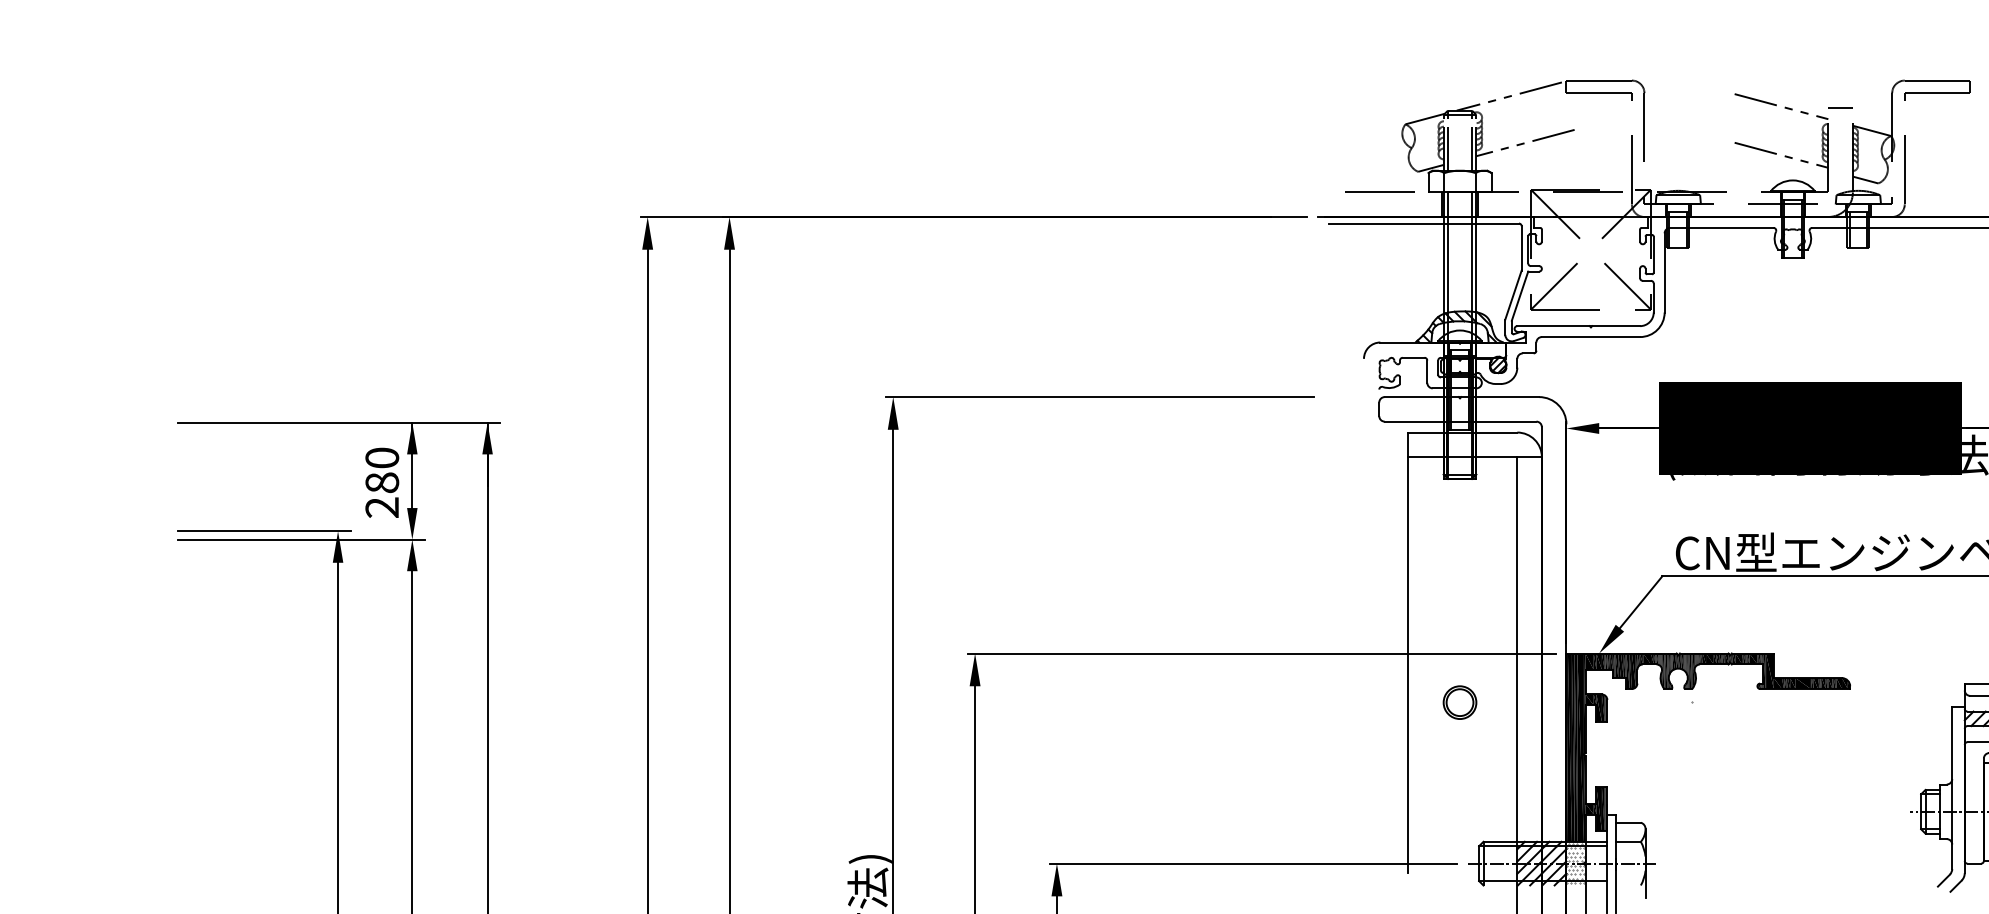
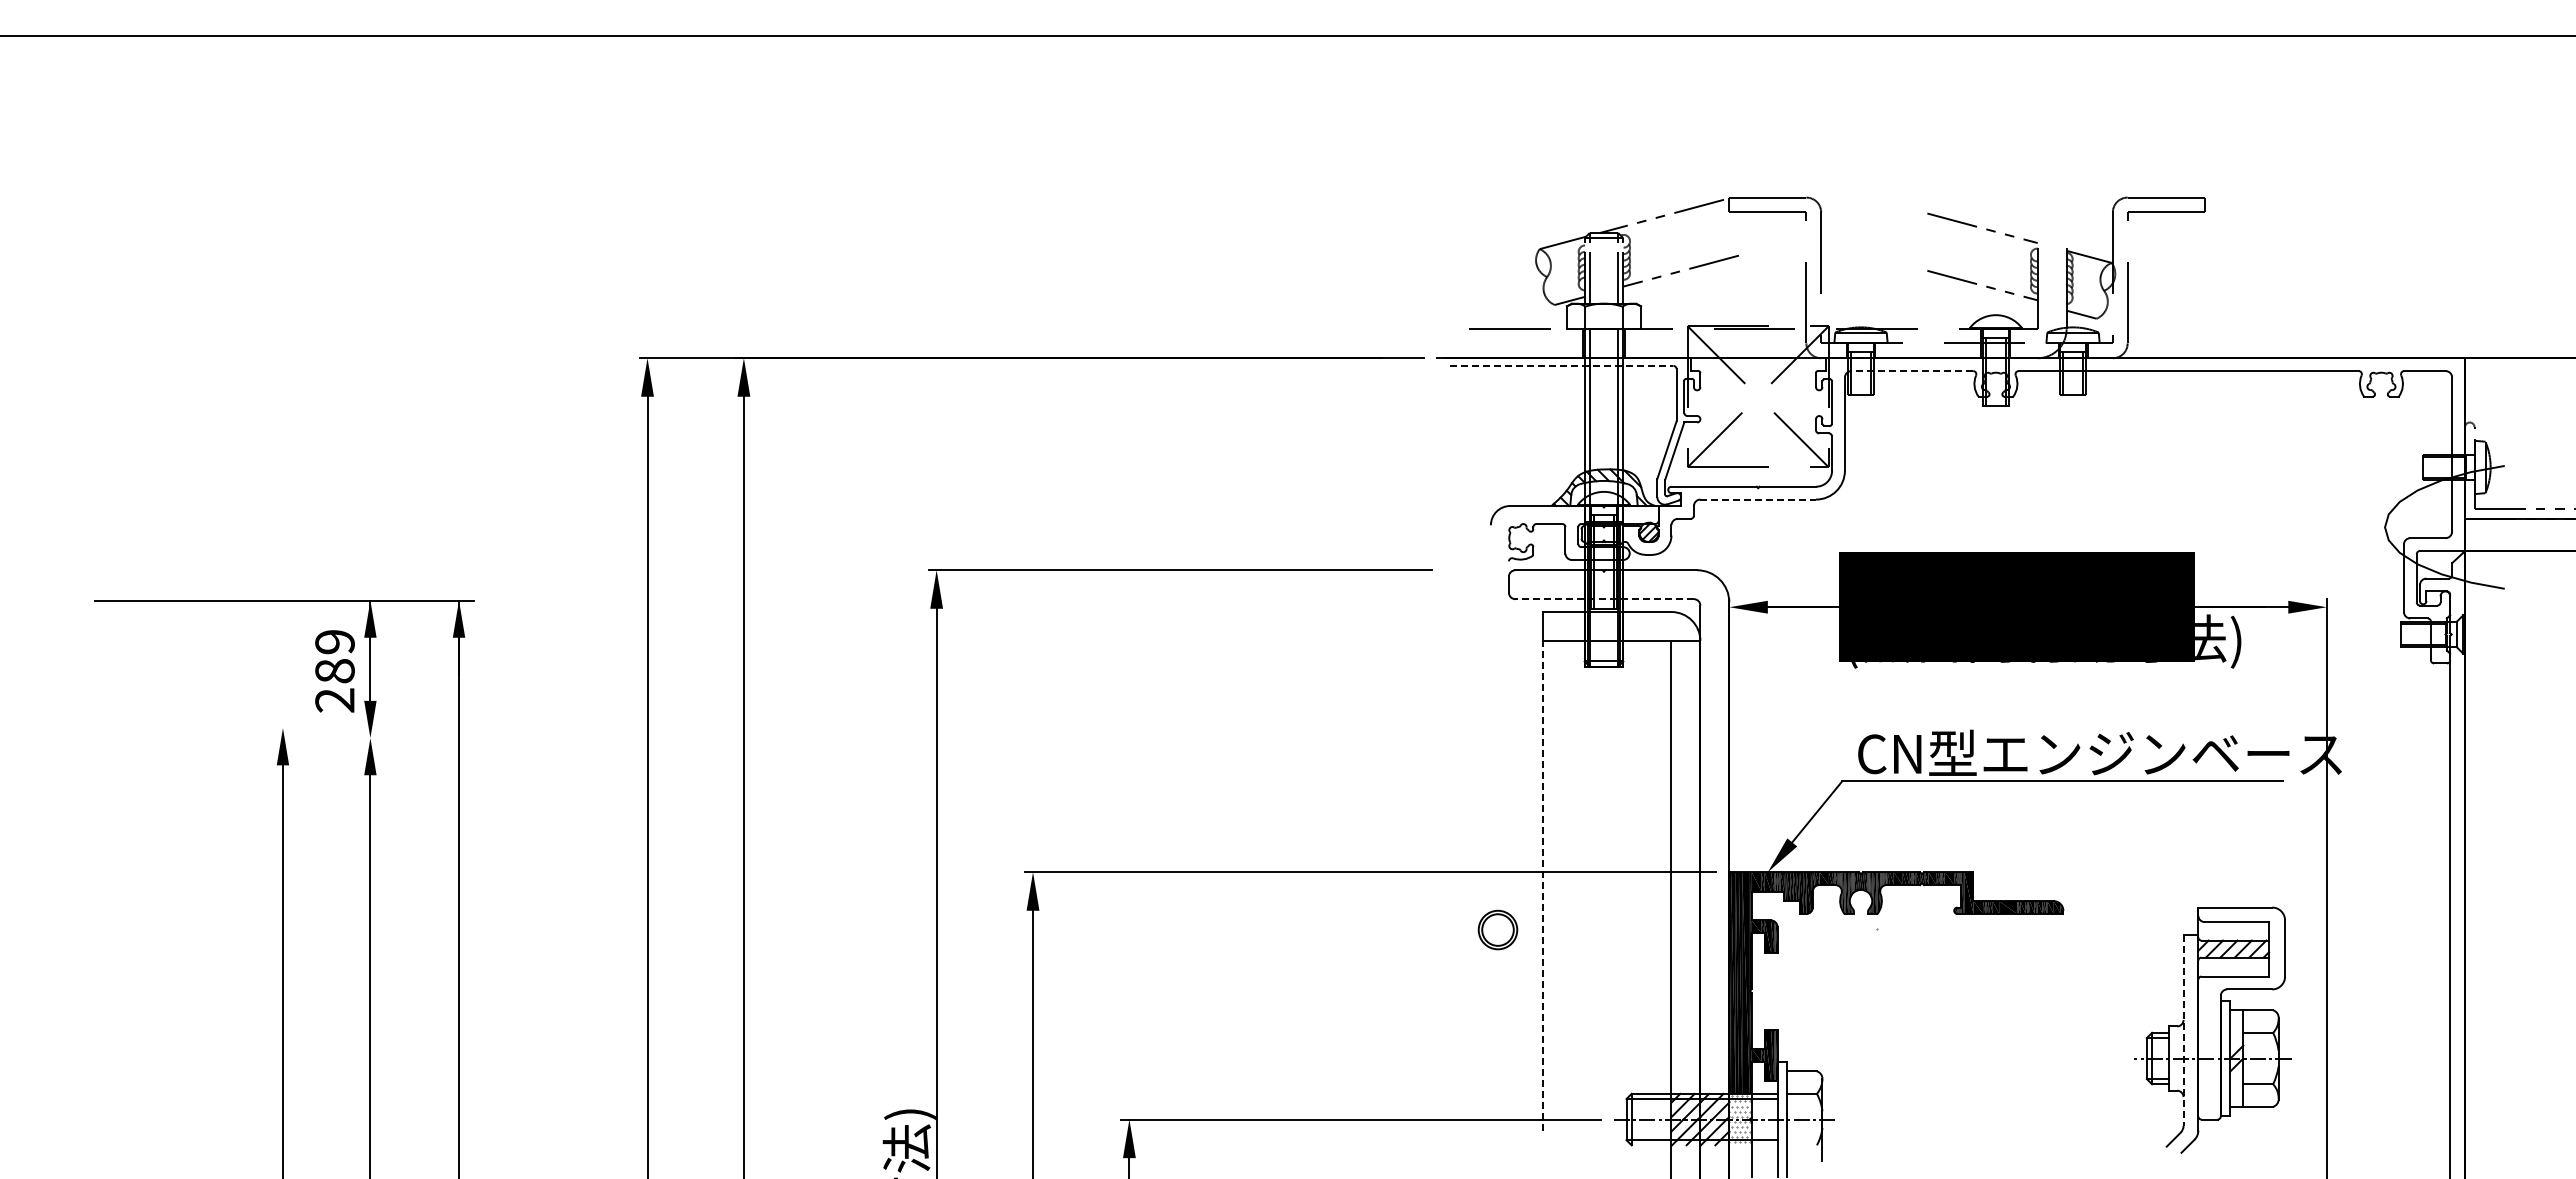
line: (1840, 107) -> (2051, 229), removed
line: (1423, 223) -> (1561, 365), solid -> dashed
line: (1722, 228) -> (1912, 371), solid -> dashed
line: (1591, 336) -> (1758, 499), solid -> dashed
line: (1460, 421) -> (1604, 599), solid -> dashed
text: (381, 458) -> (334, 642), 280 -> 289
line: (263, 531) -> (195, 728), removed
line: (301, 539) -> (239, 738), removed
line: (1407, 664) -> (1542, 885), solid -> dashed
part: (1459, 702) -> (1497, 929), moved
line: (1952, 788) -> (2183, 1031), solid -> dashed

